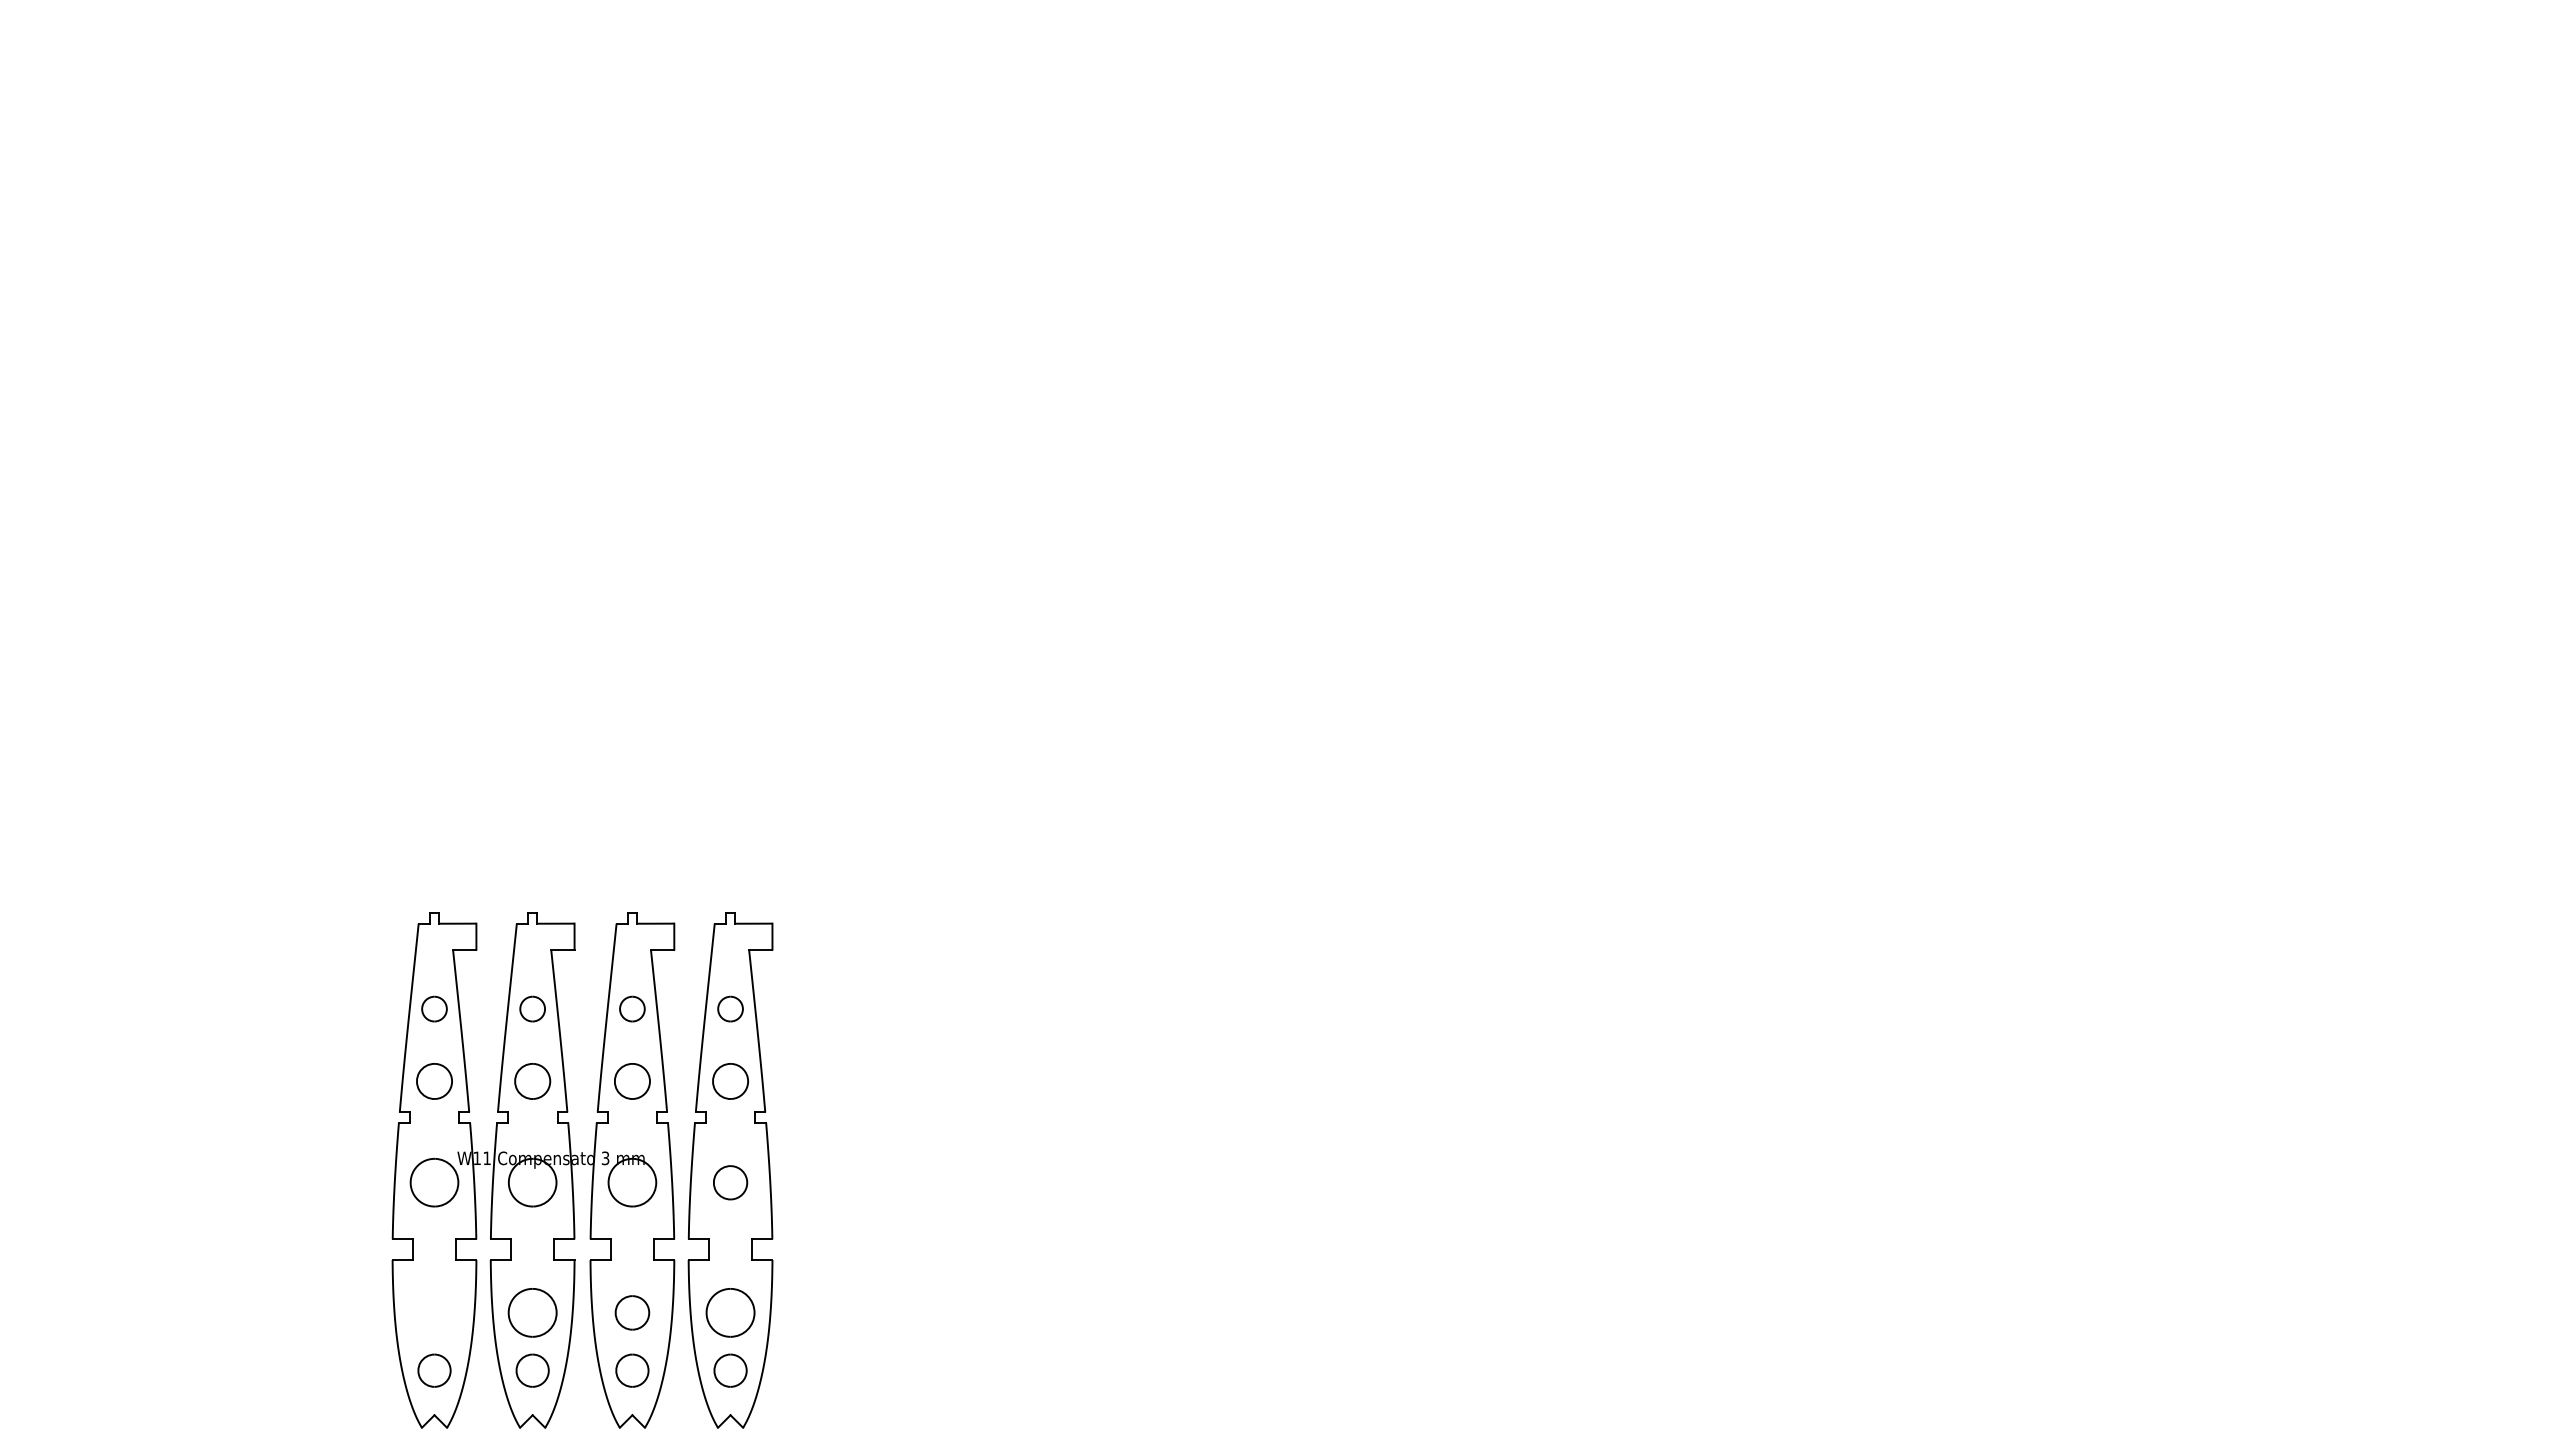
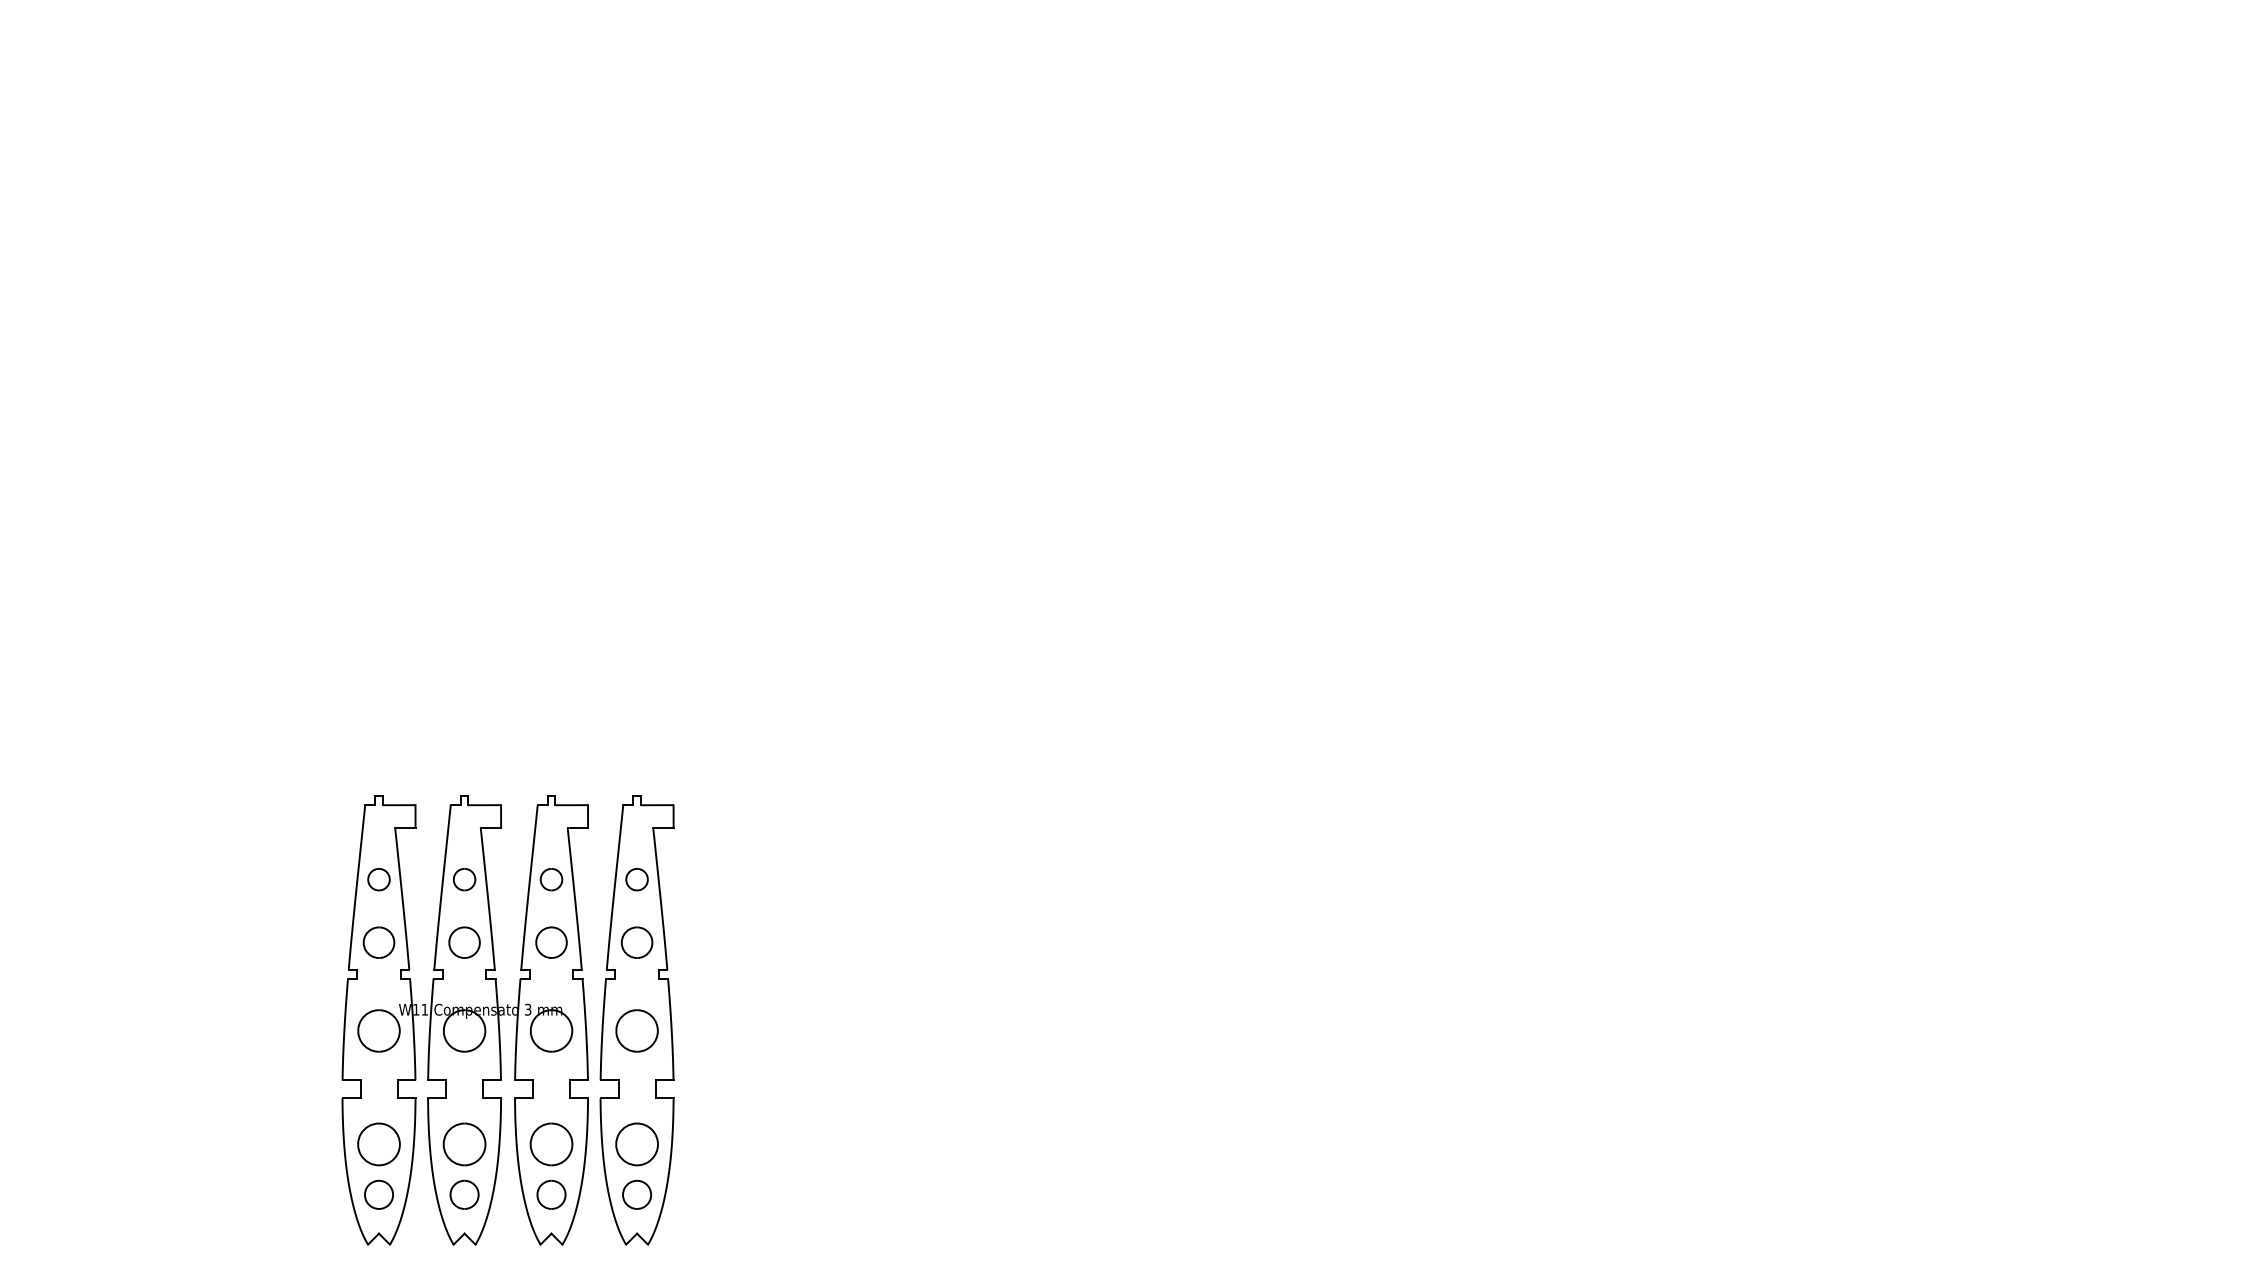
part: (730, 1182) -> (637, 1030), size x1.43
part: (434, 1312) -> (379, 1144), added
part: (632, 1312) -> (551, 1144), size x1.43

